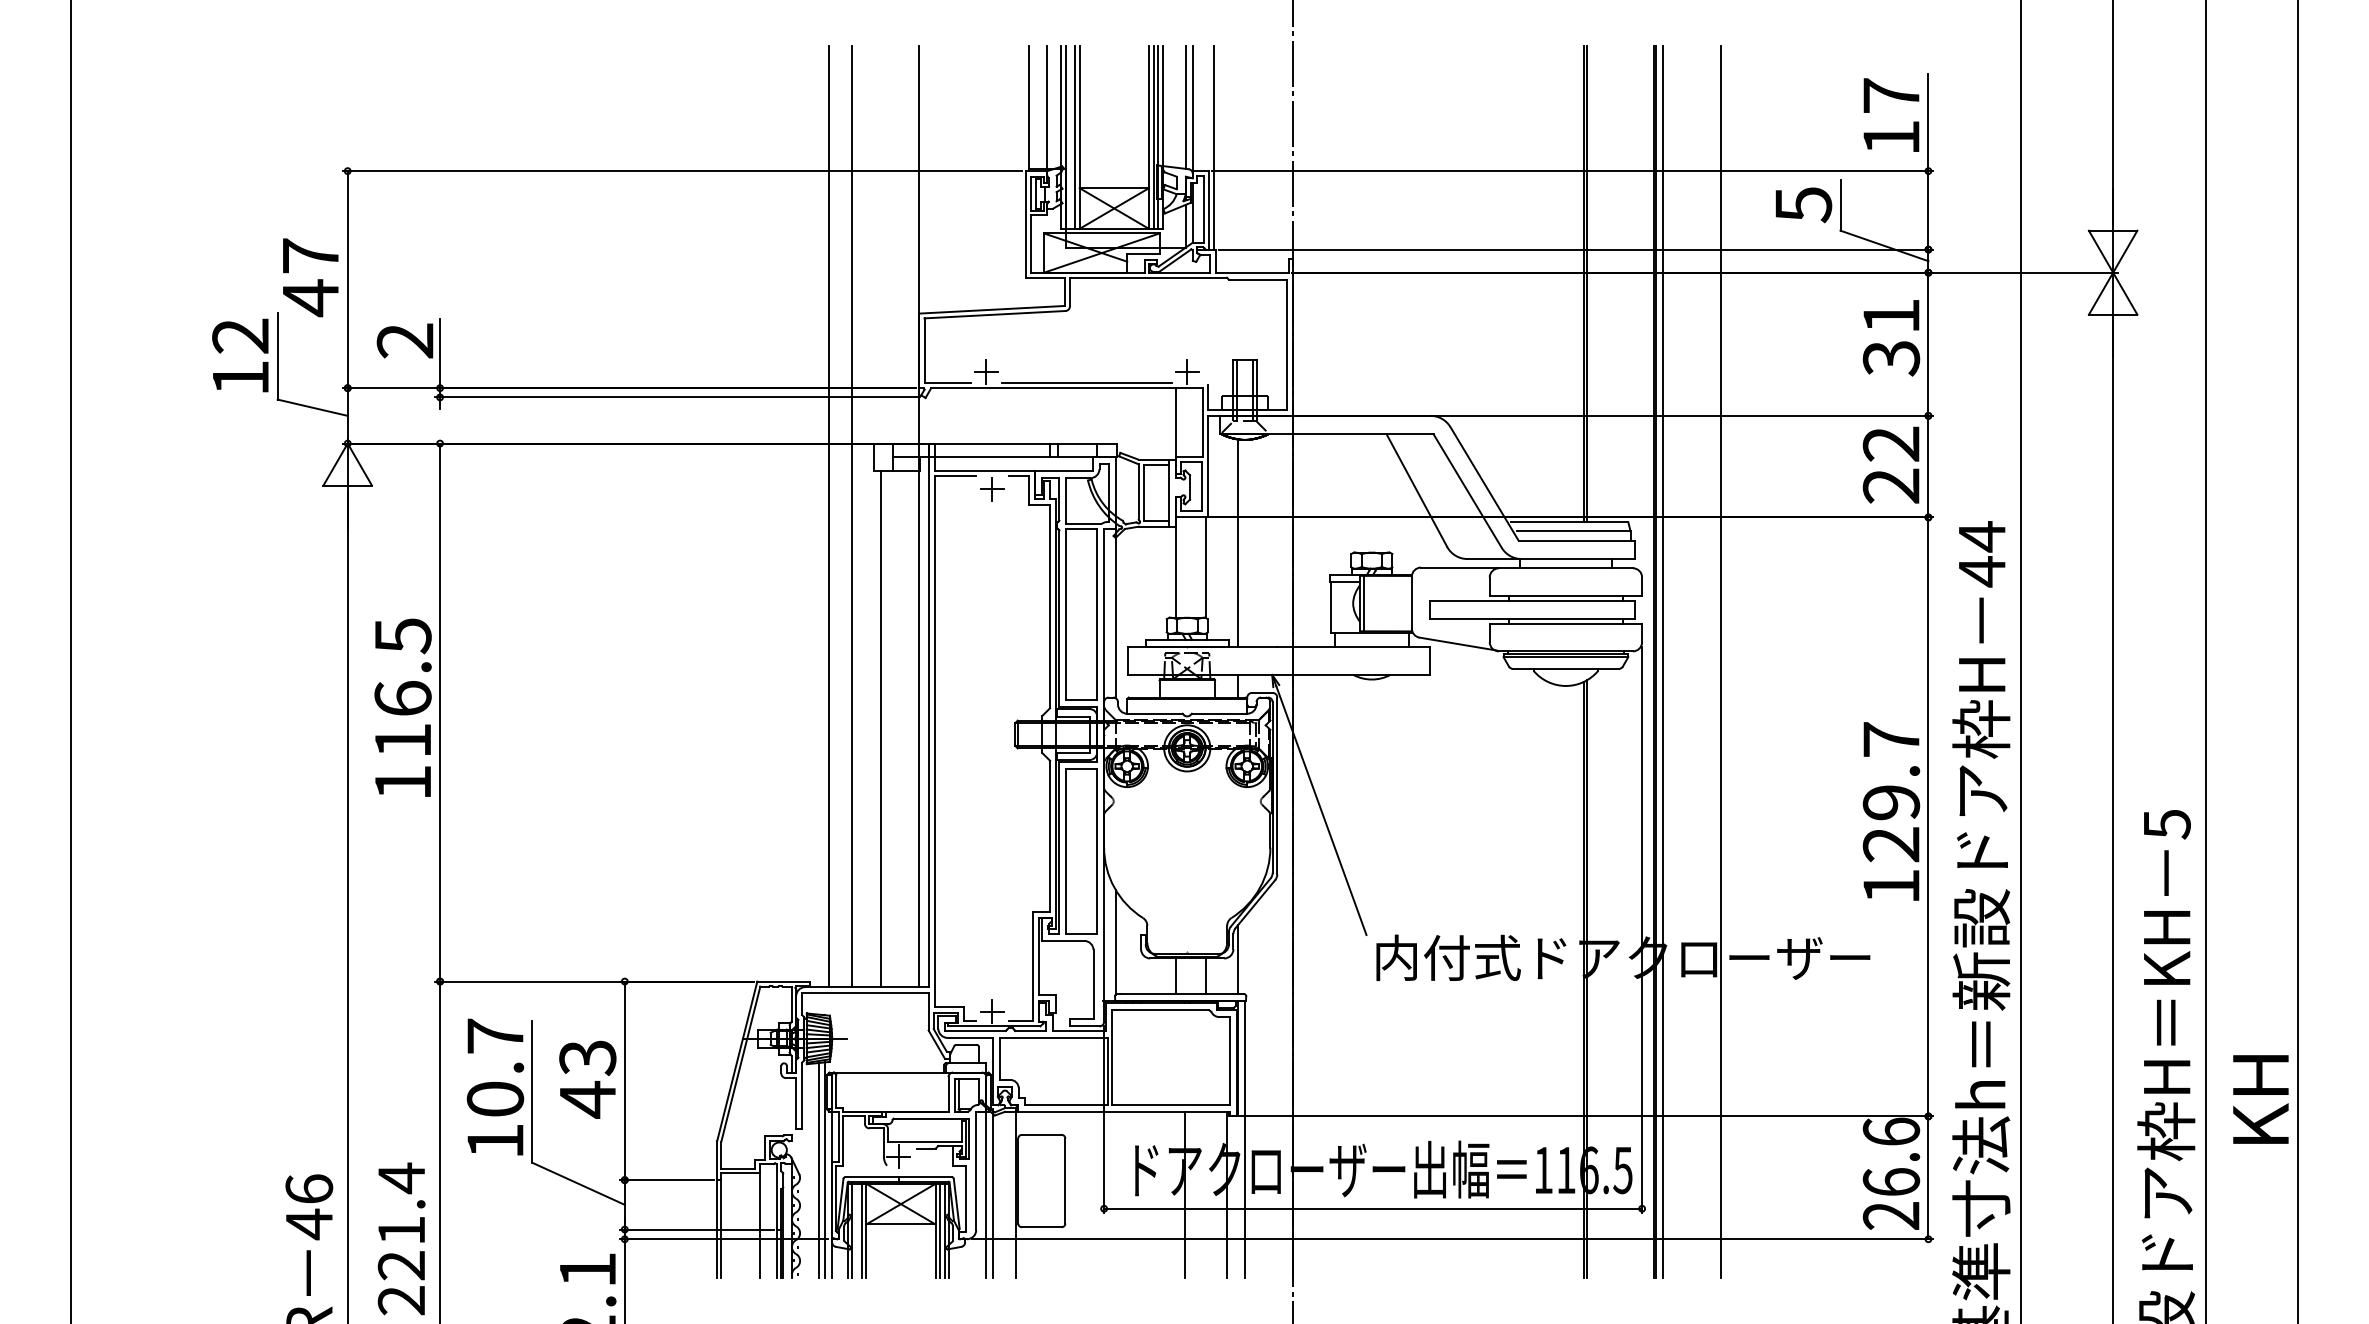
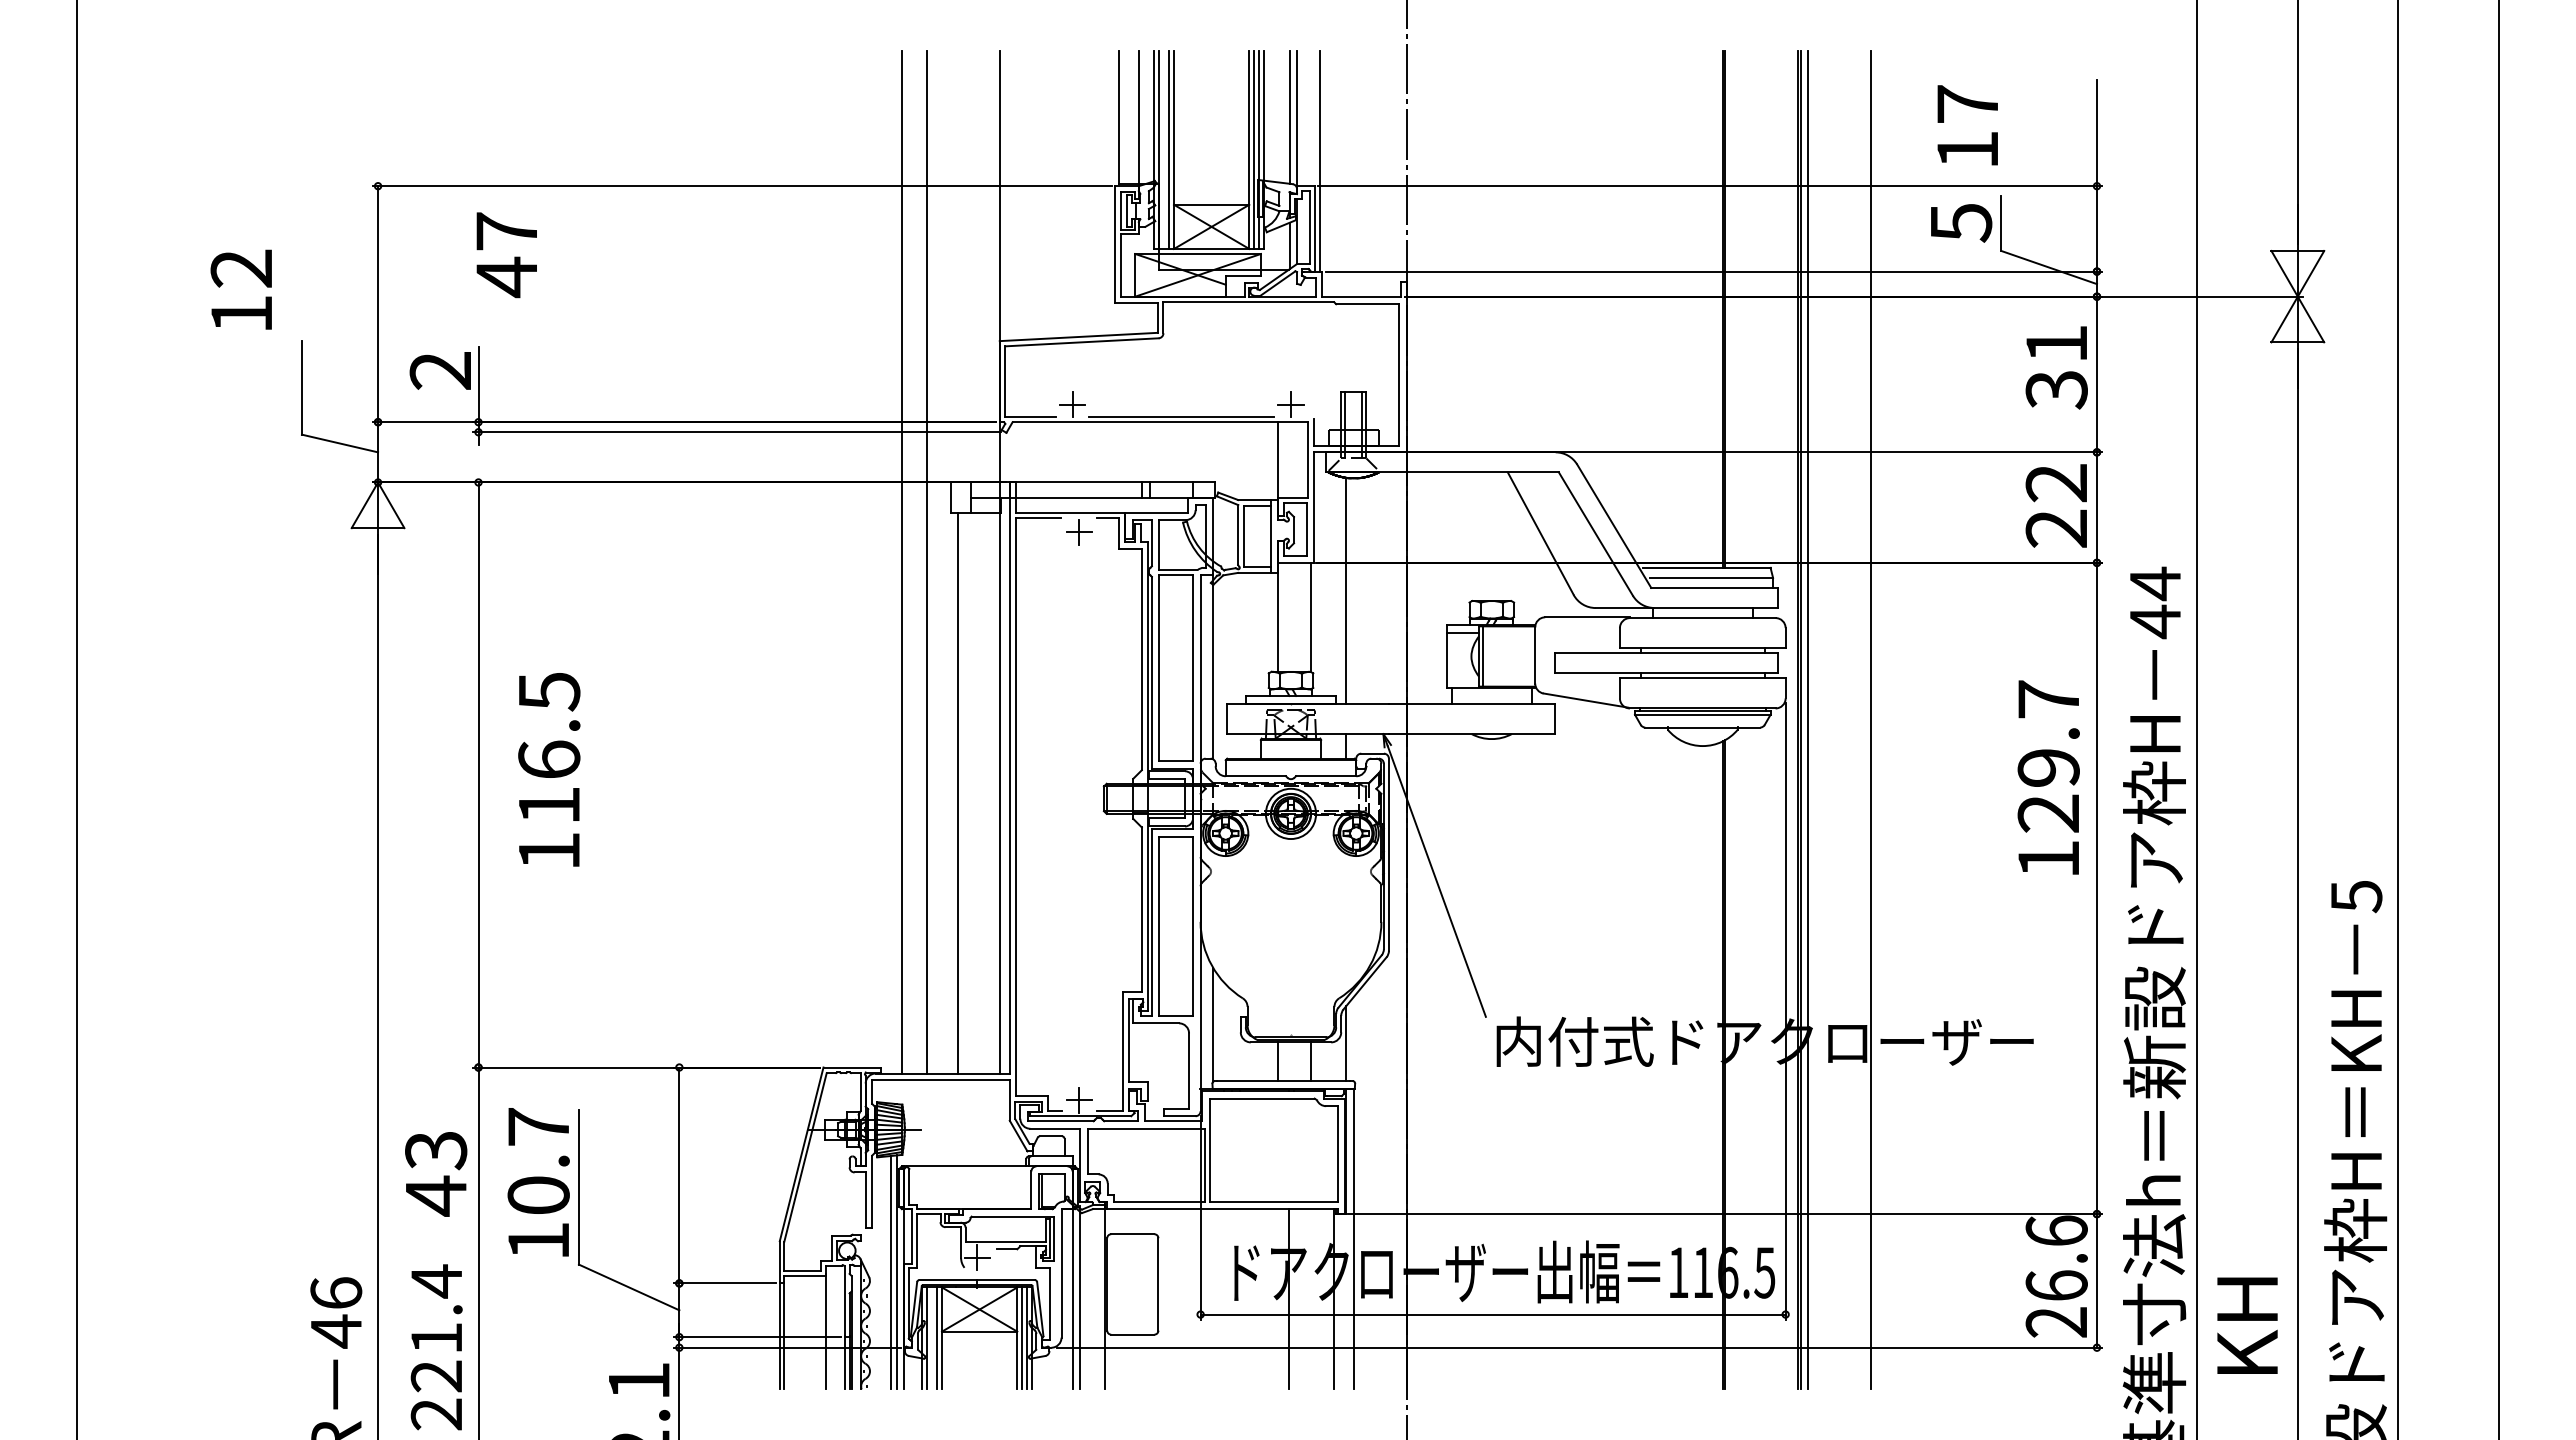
text: (1891, 115) -> (1967, 125), moved
text: (310, 278) -> (506, 255), moved
text: (239, 355) -> (240, 289), moved
text: (403, 707) -> (549, 769), moved
text: (1891, 811) -> (2048, 777), moved
text: (588, 1079) -> (436, 1174), moved
text: (2260, 1099) -> (2247, 1325), moved

